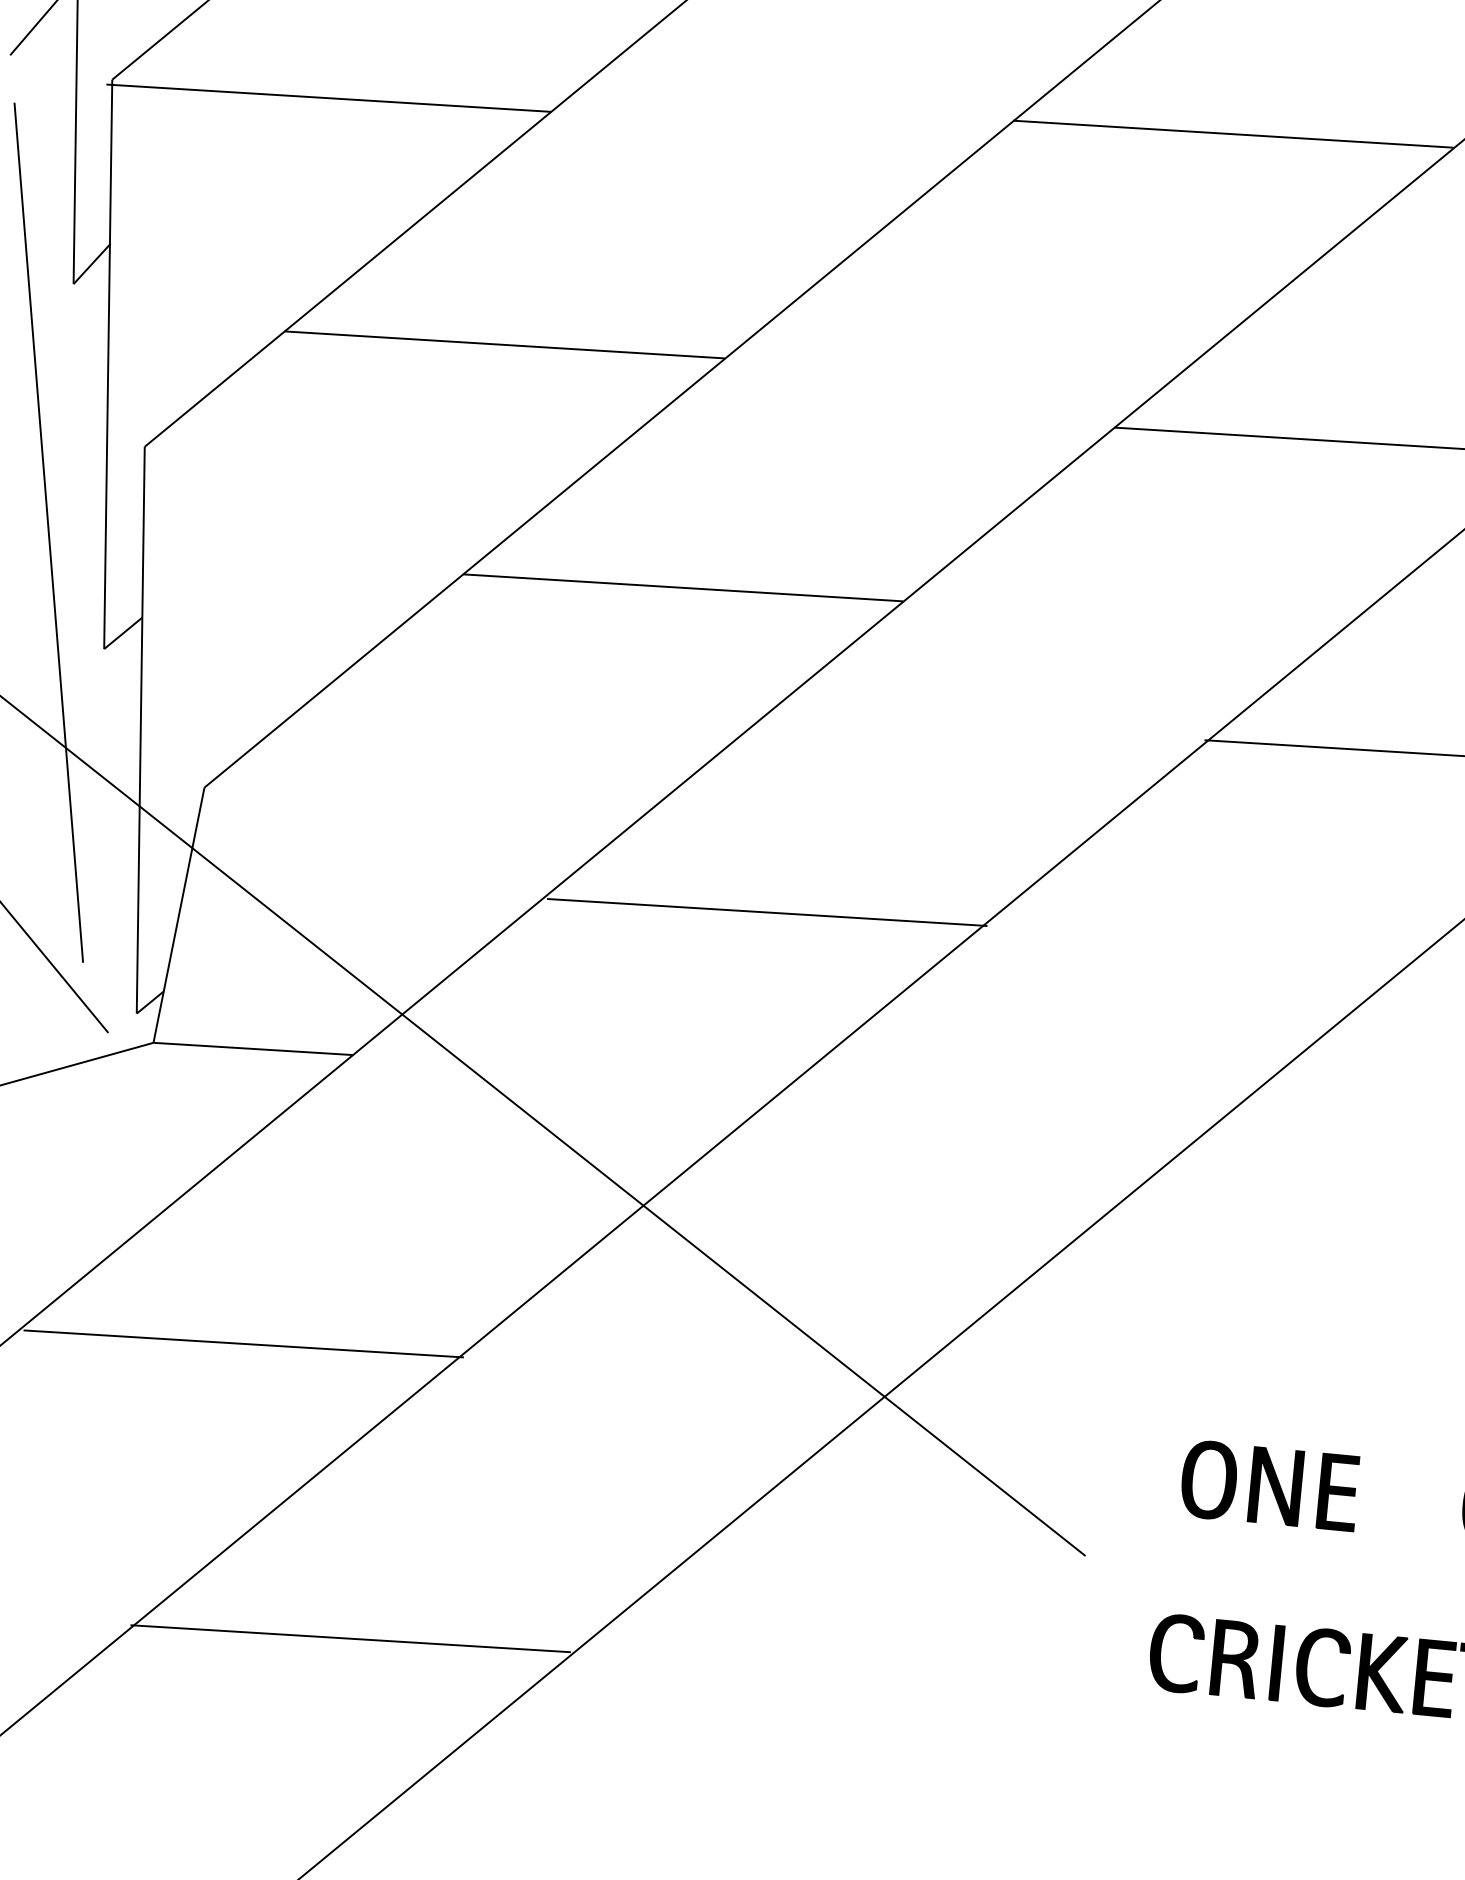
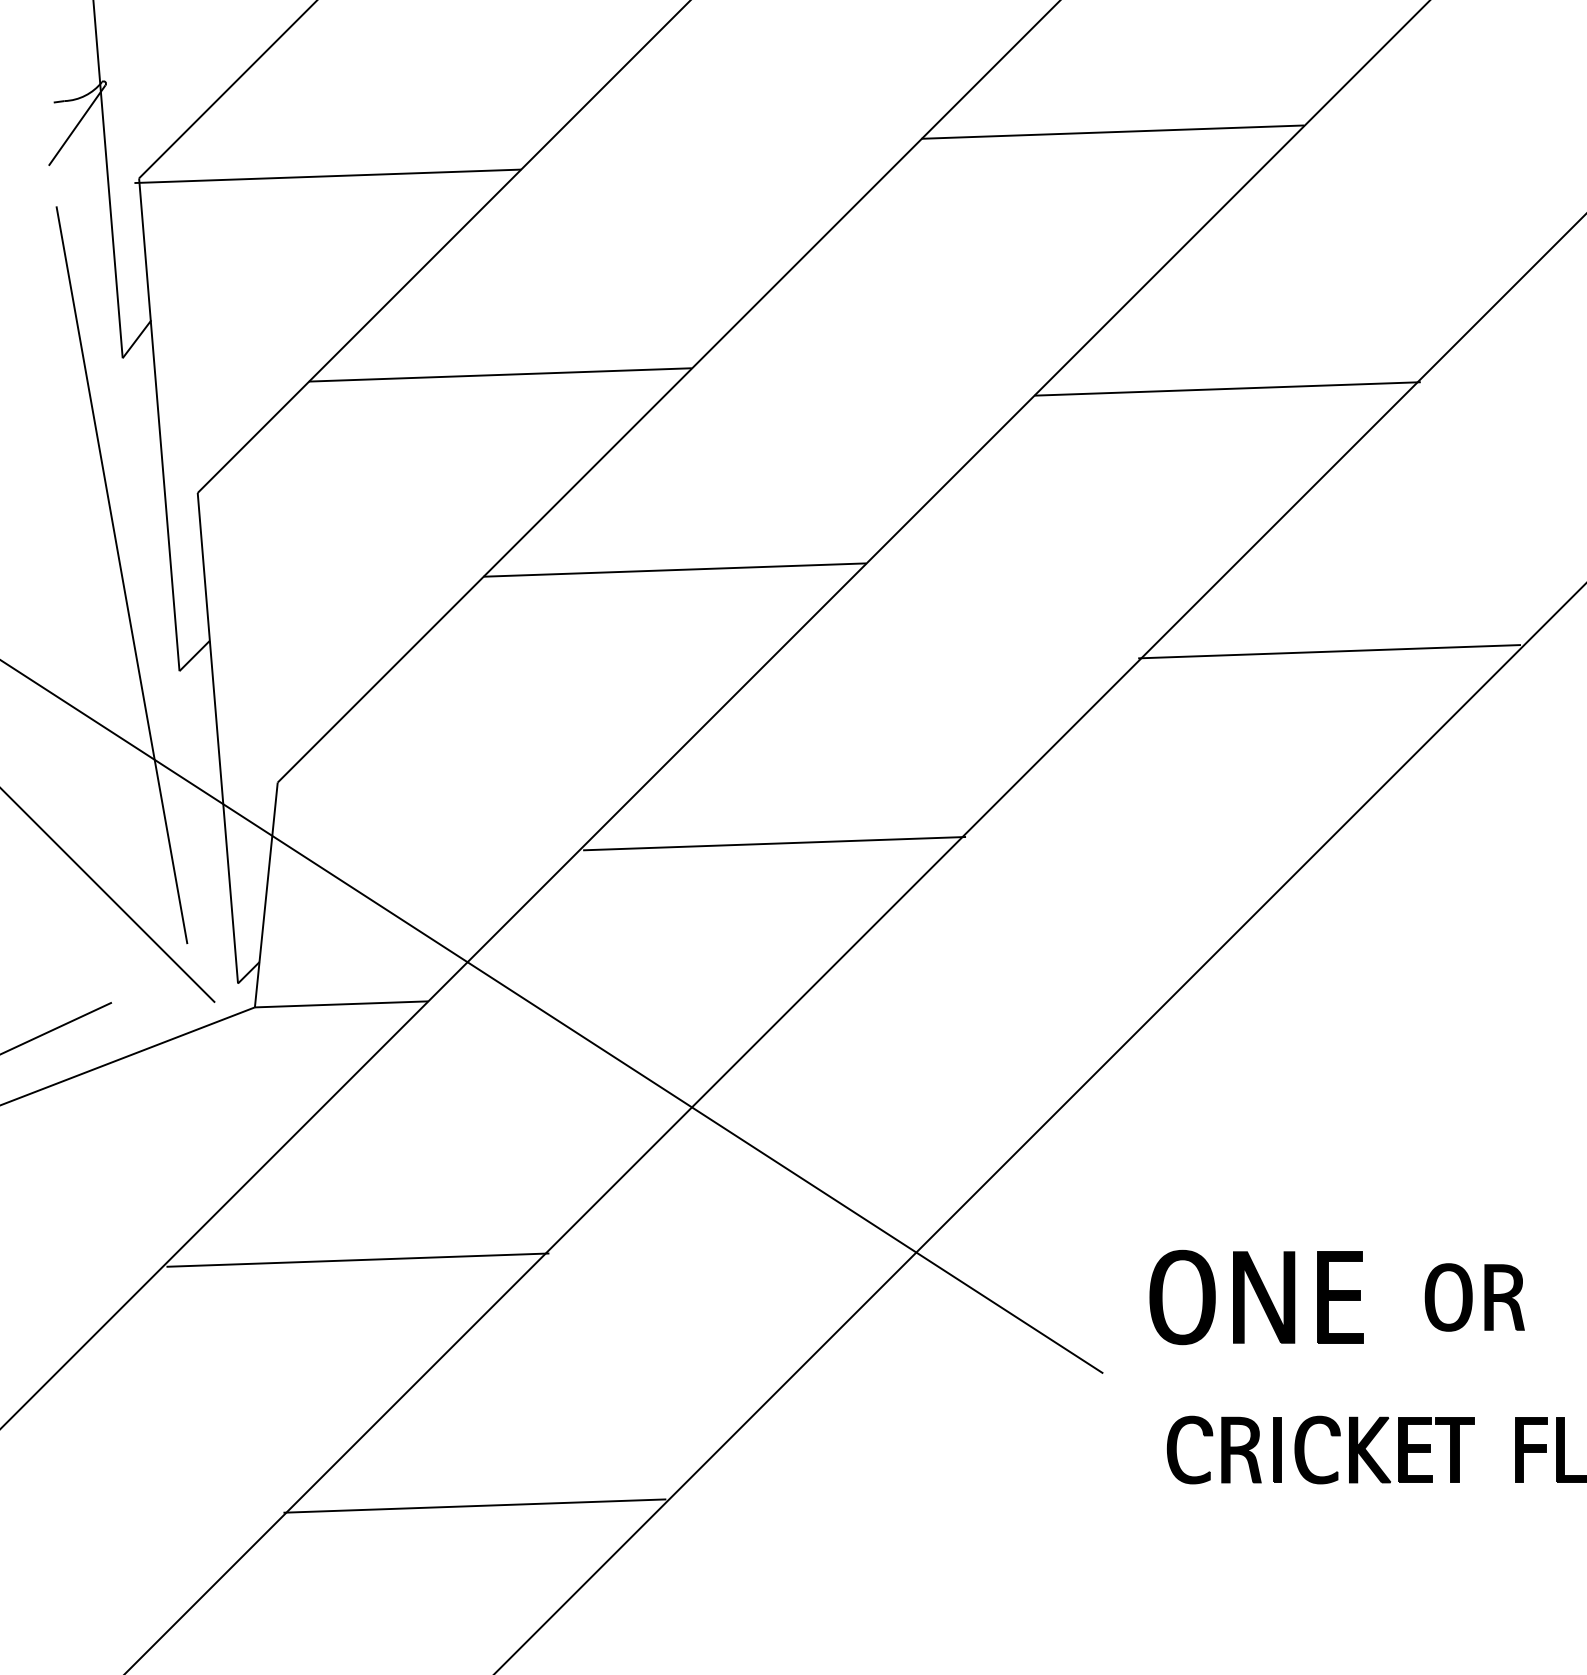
part: (1269, 1485) -> (1256, 1297), size x1.4

